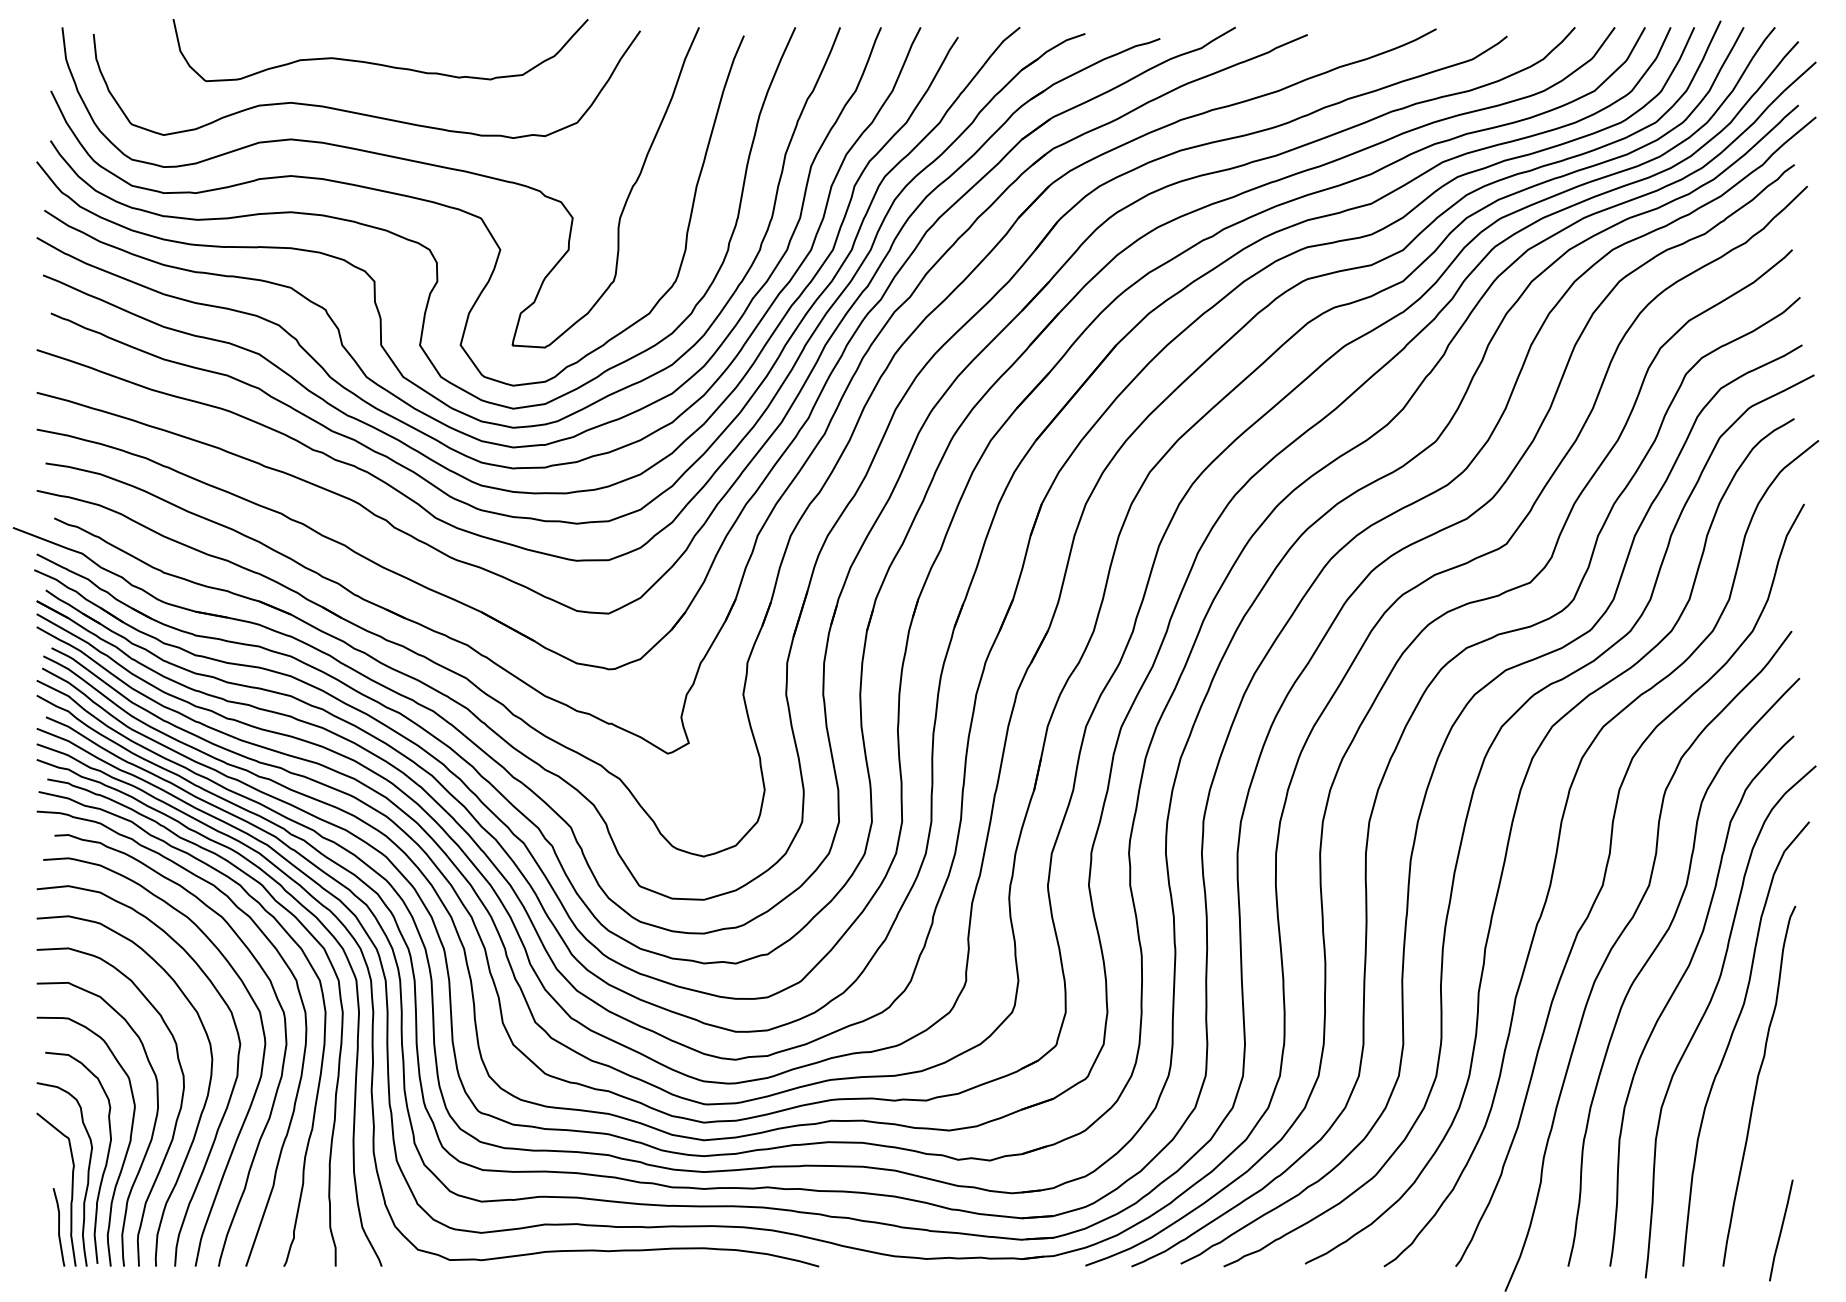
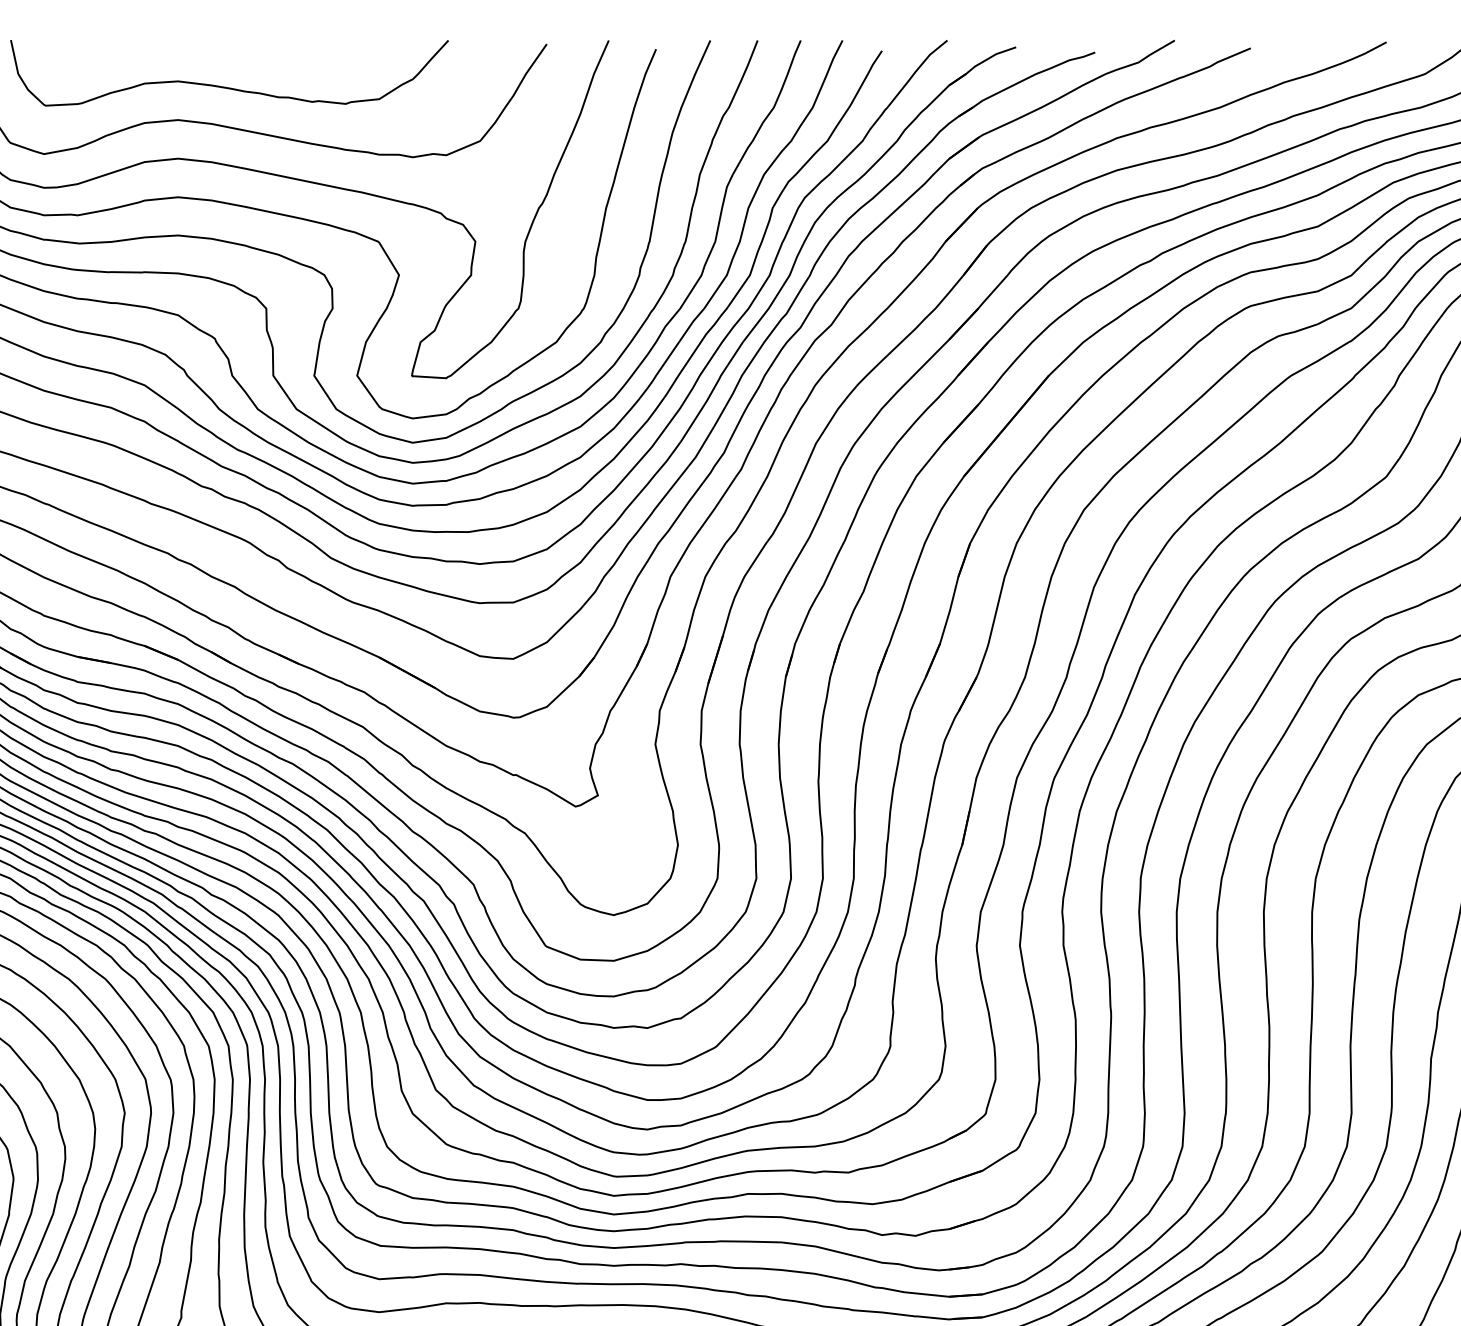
curve: (380, 63) -> (229, 87), moved

